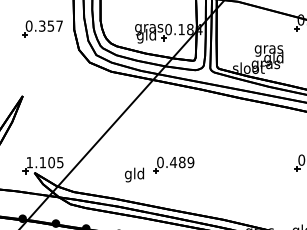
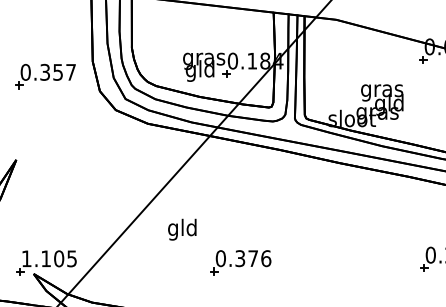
part: (42, 28) -> (45, 75), moved
text: (181, 162) -> (252, 258), 0.489 -> 0.376
text: (134, 174) -> (182, 228), moved

